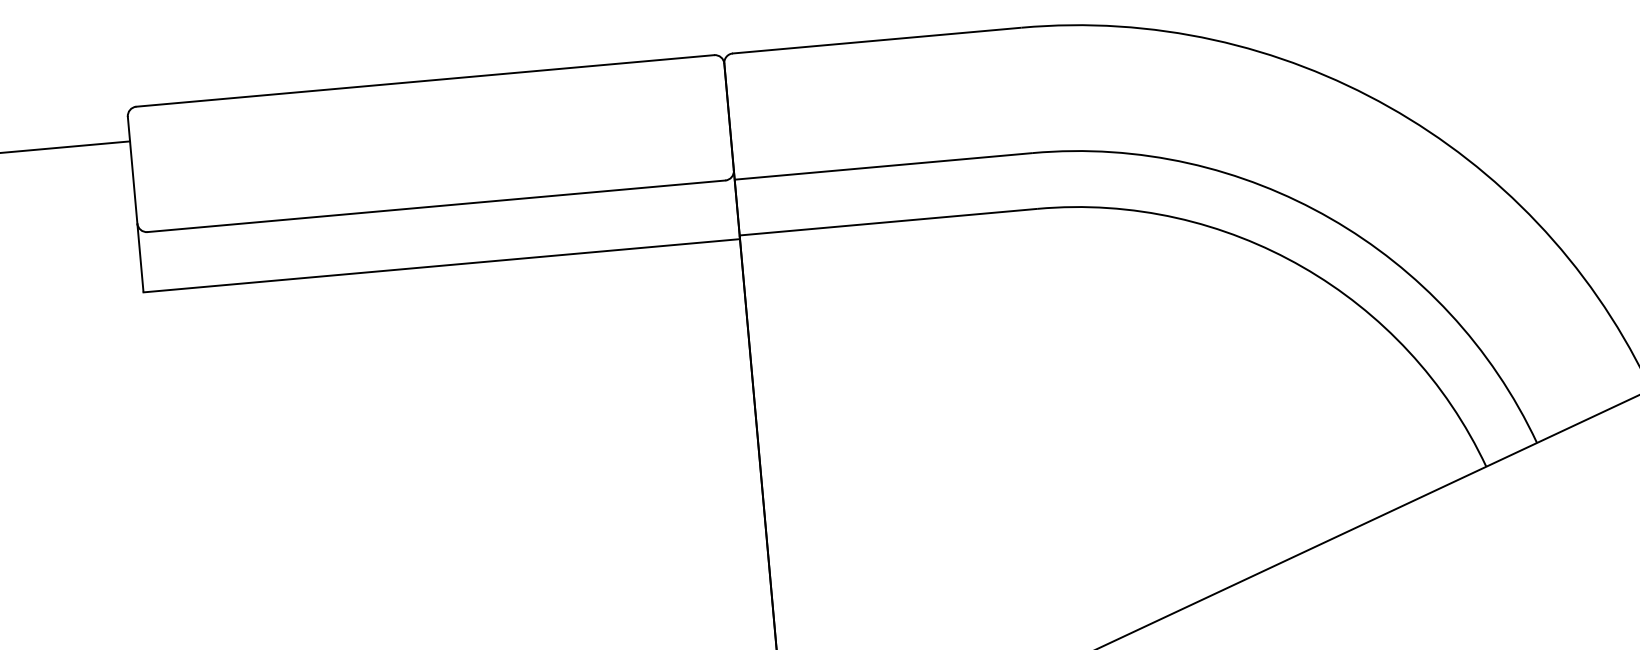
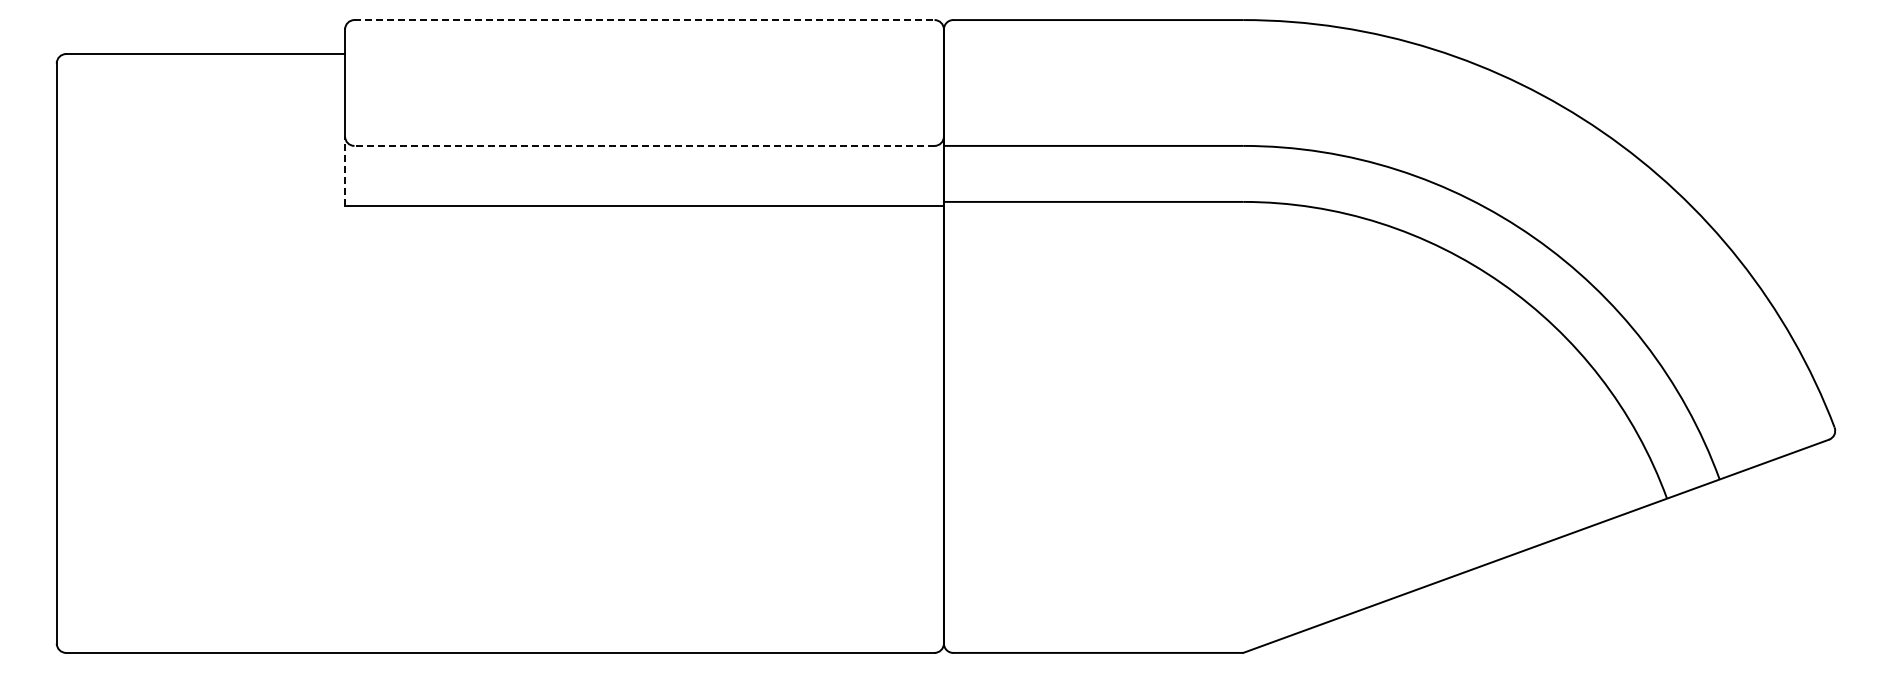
line: (426, 81) -> (645, 20), solid -> dashed
line: (436, 205) -> (644, 145), solid -> dashed
line: (140, 258) -> (345, 171), solid -> dashed

